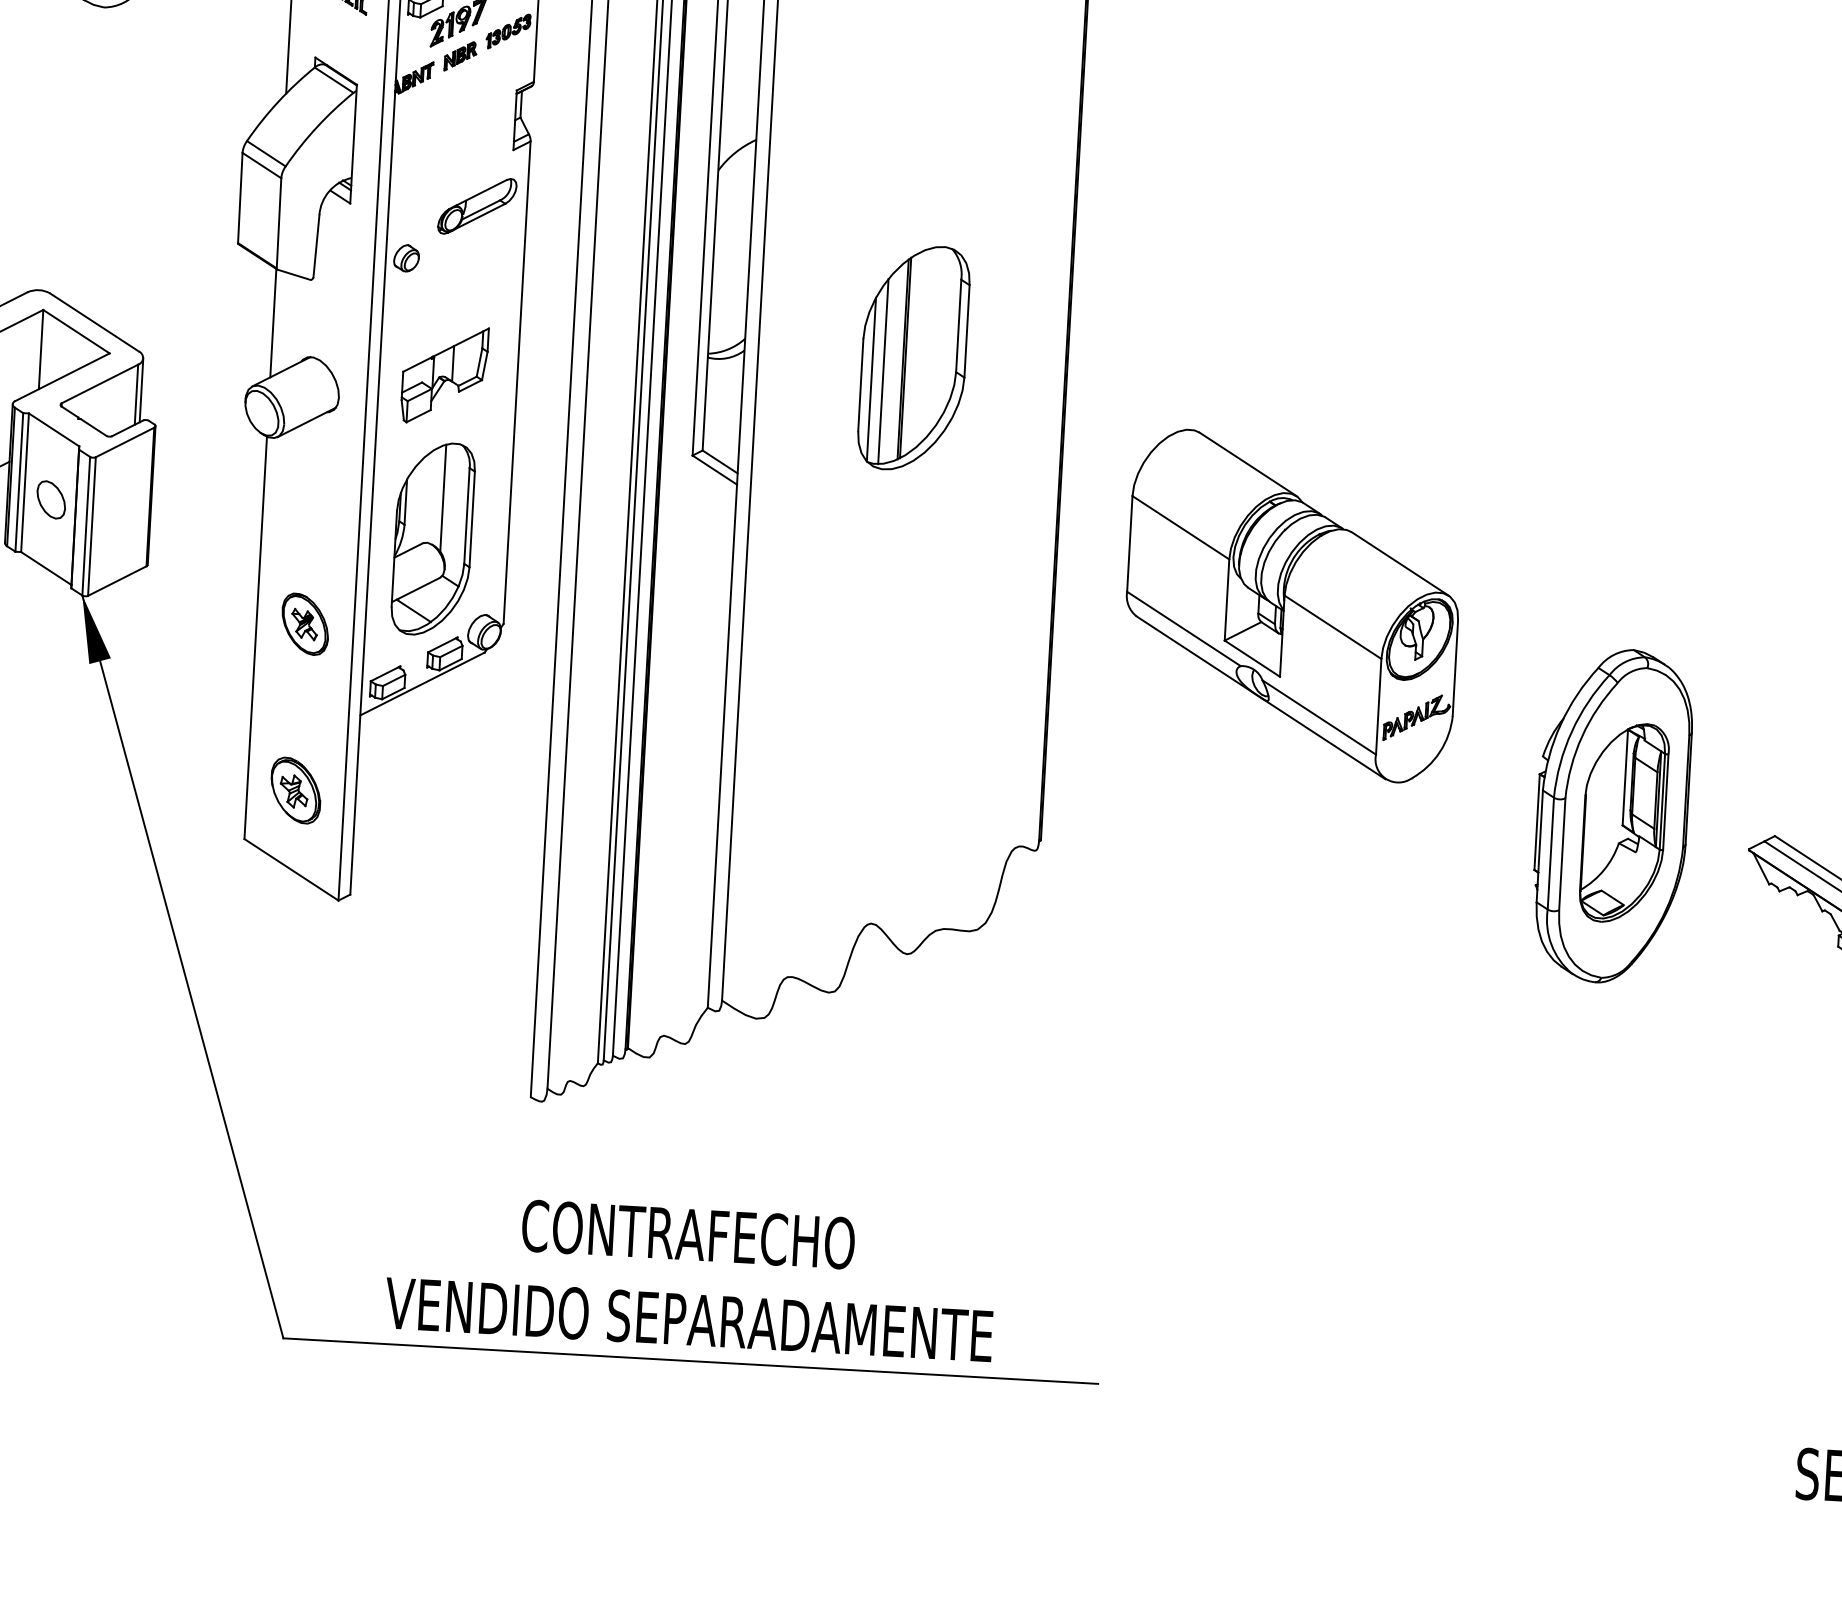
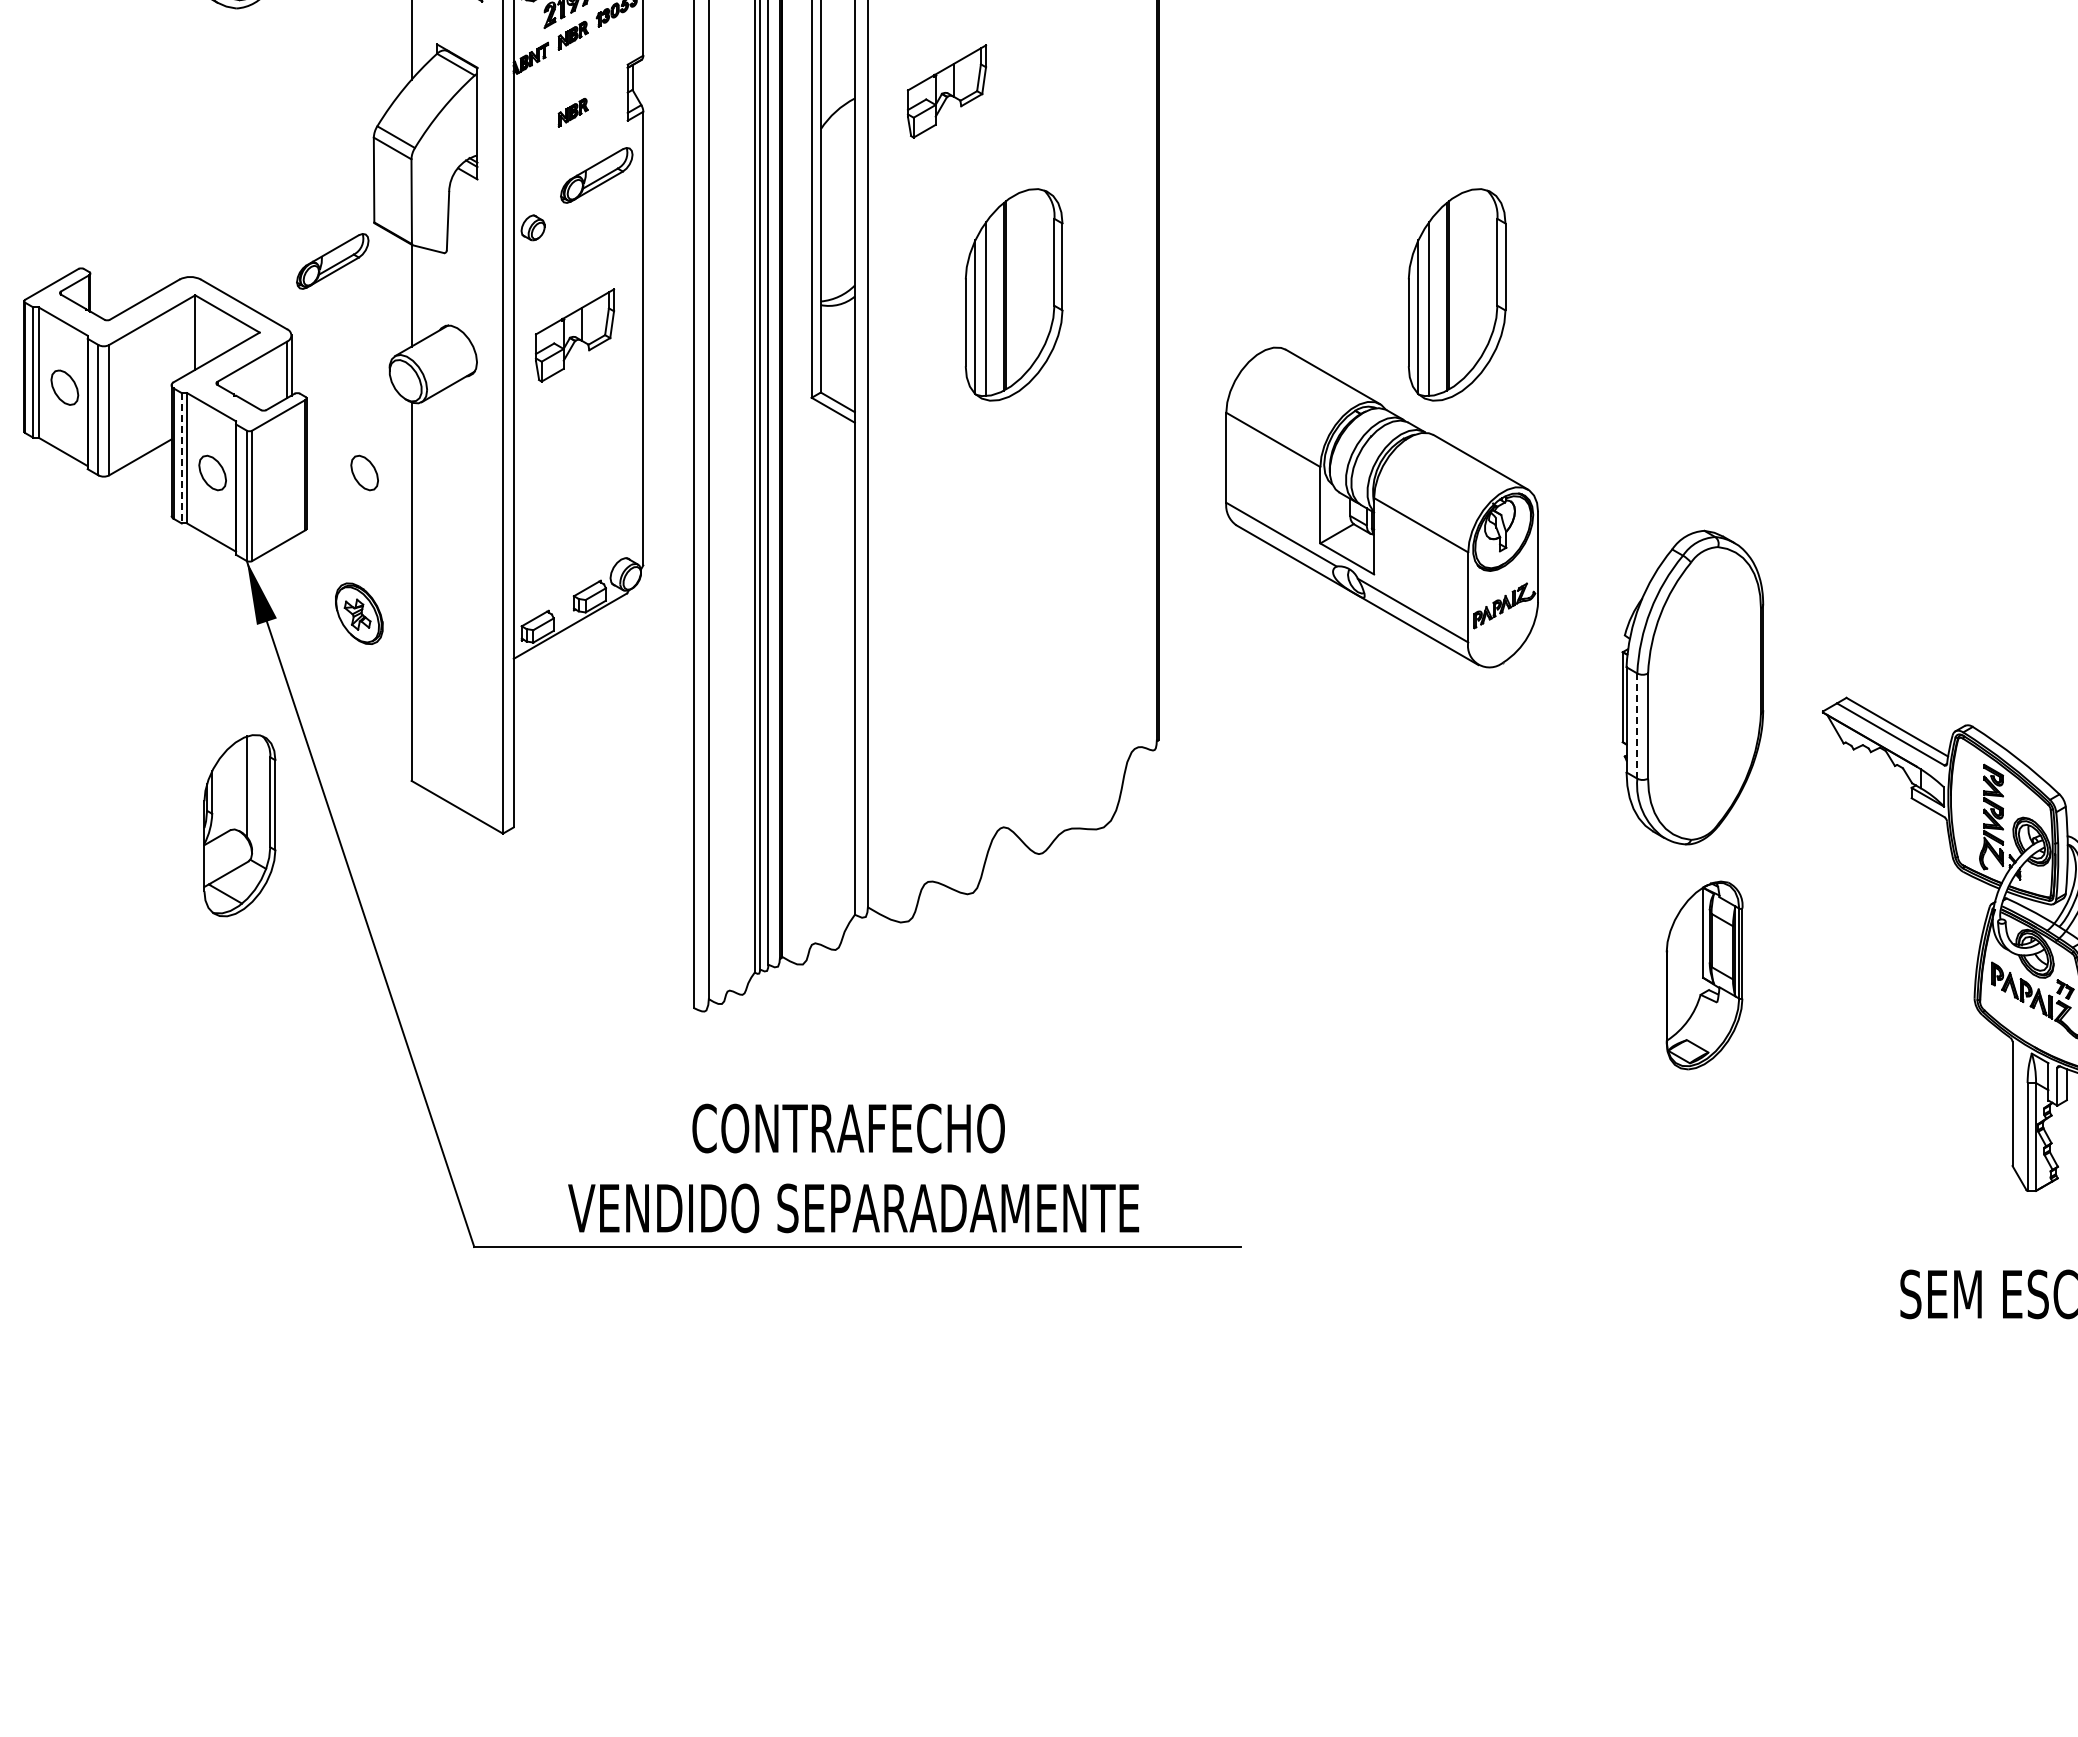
part: (855, 137) -> (947, 91), added
part: (455, 138) -> (572, 112), added
part: (191, 282) -> (332, 261), added
part: (1384, 384) -> (1456, 294), added
line: (19, 482) -> (181, 458), solid -> dashed
part: (212, 508) -> (364, 472), added
part: (432, 538) -> (239, 825), moved
part: (305, 624) -> (457, 576), removed
part: (296, 790) -> (359, 613), moved
part: (1624, 822) -> (1704, 975), moved
line: (1551, 854) -> (1637, 726), solid -> dashed

